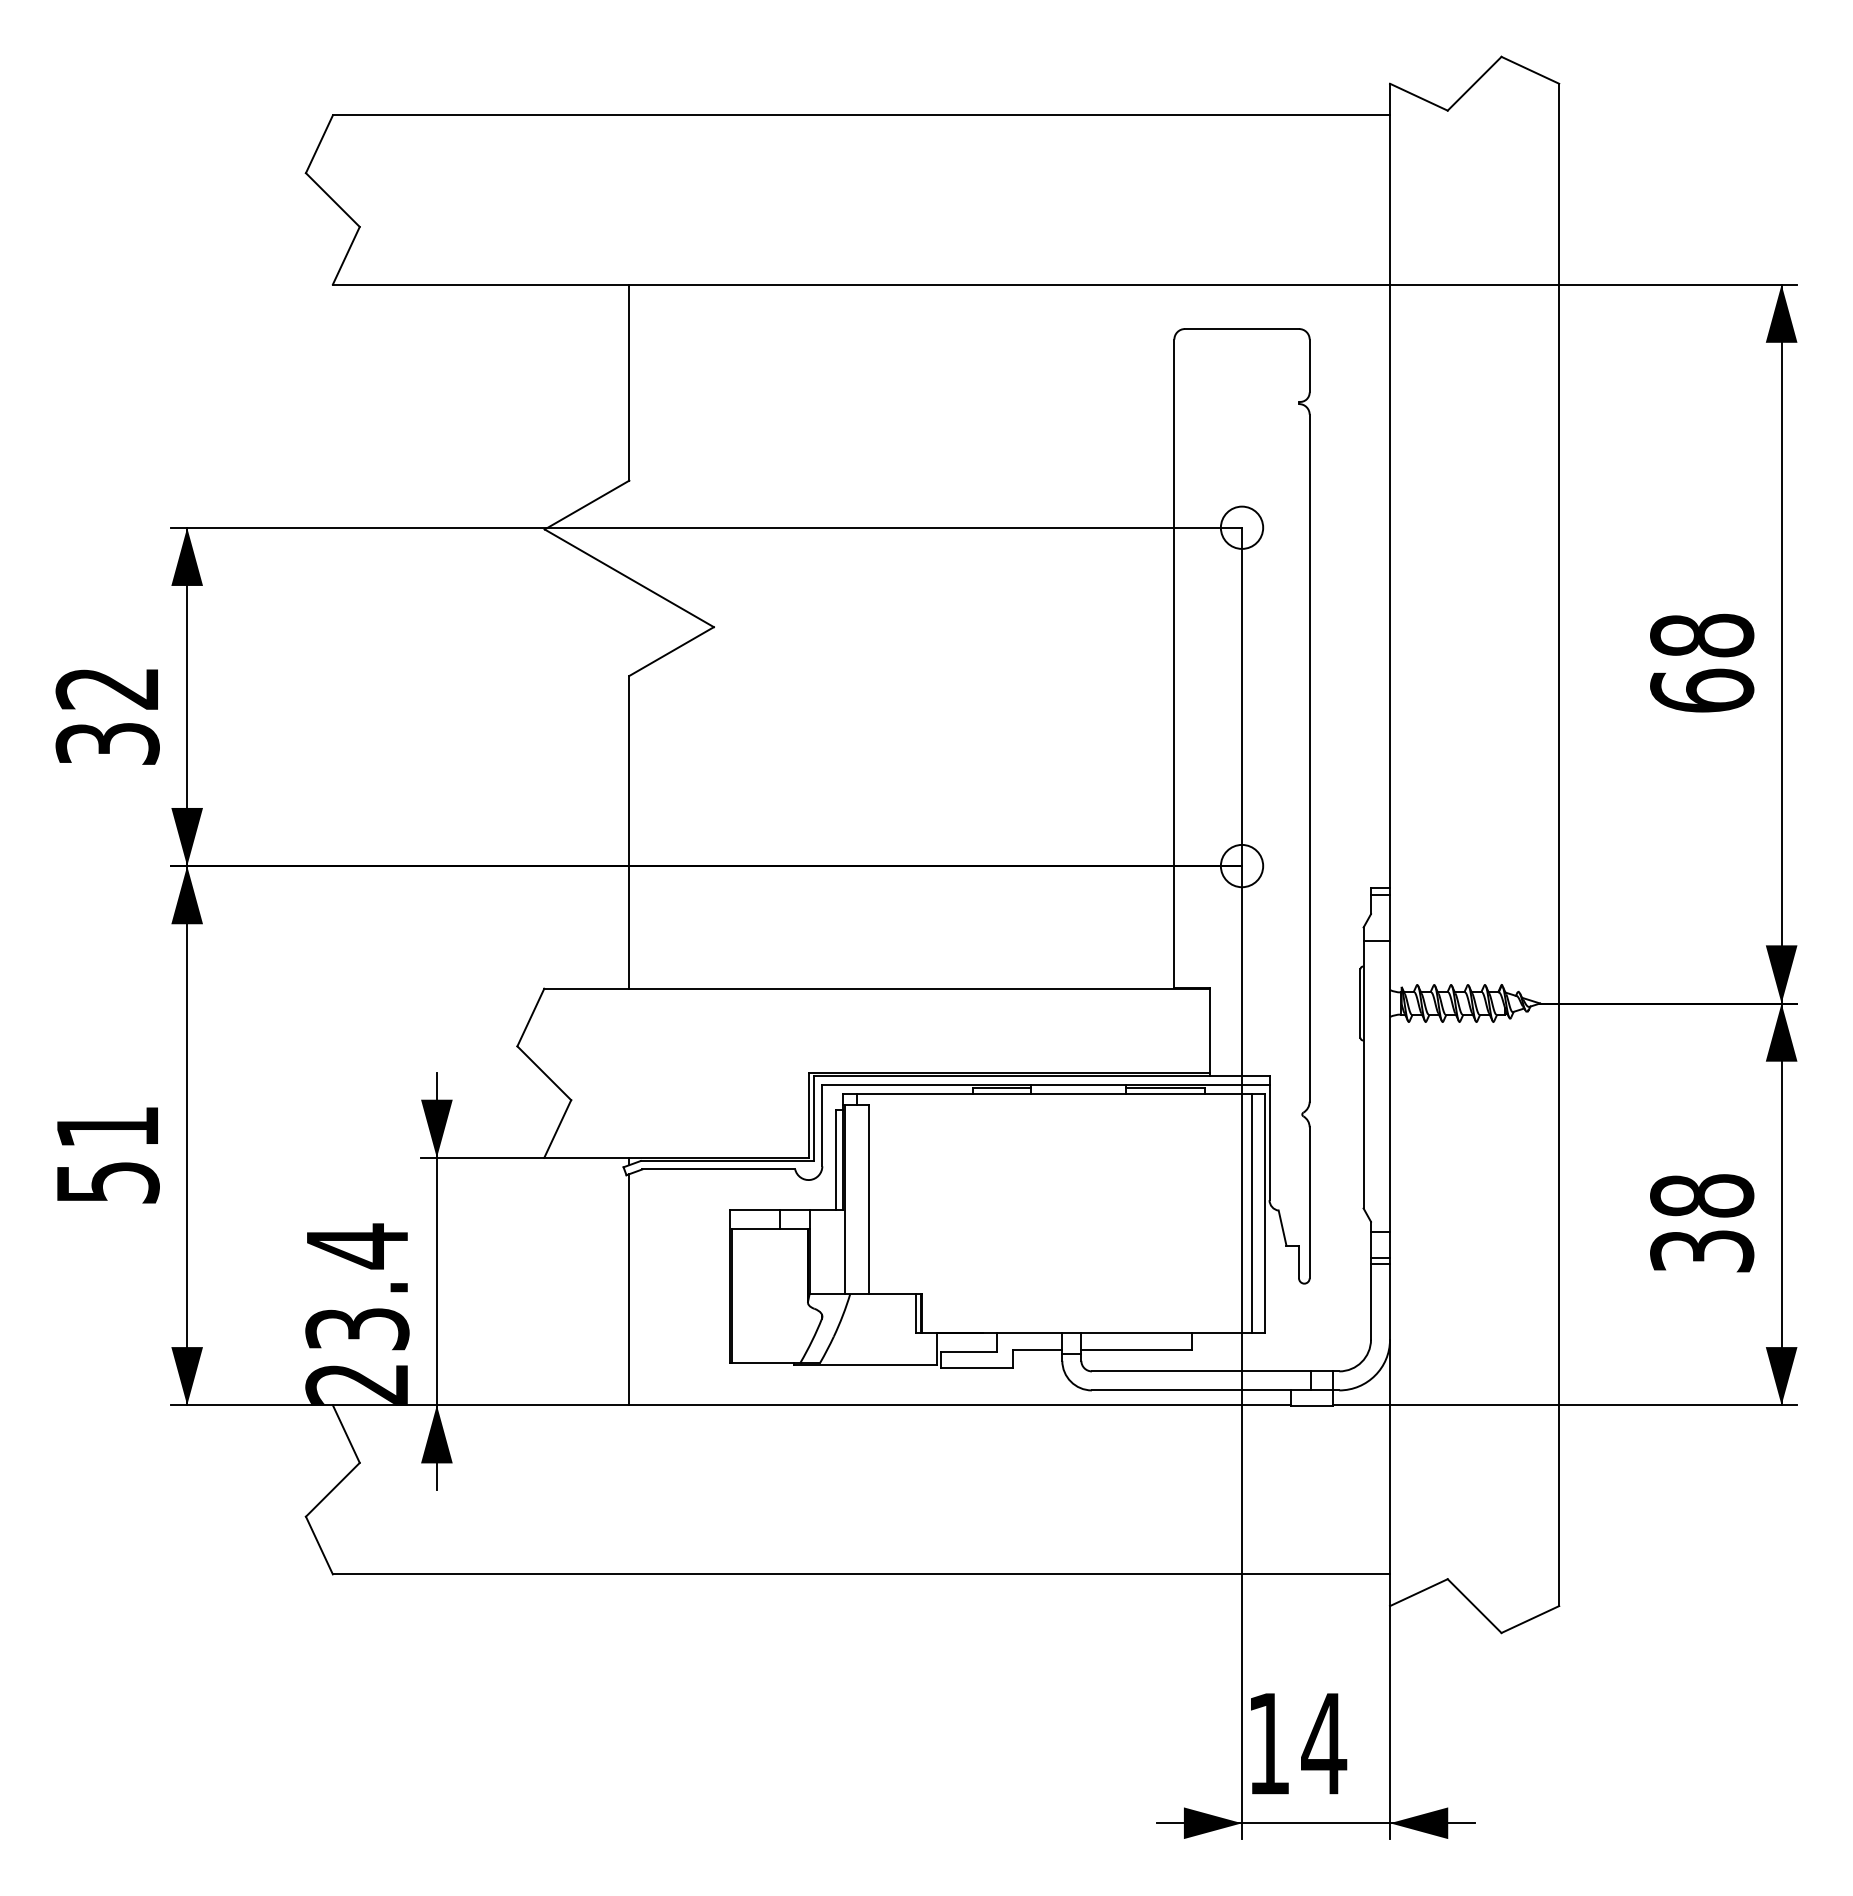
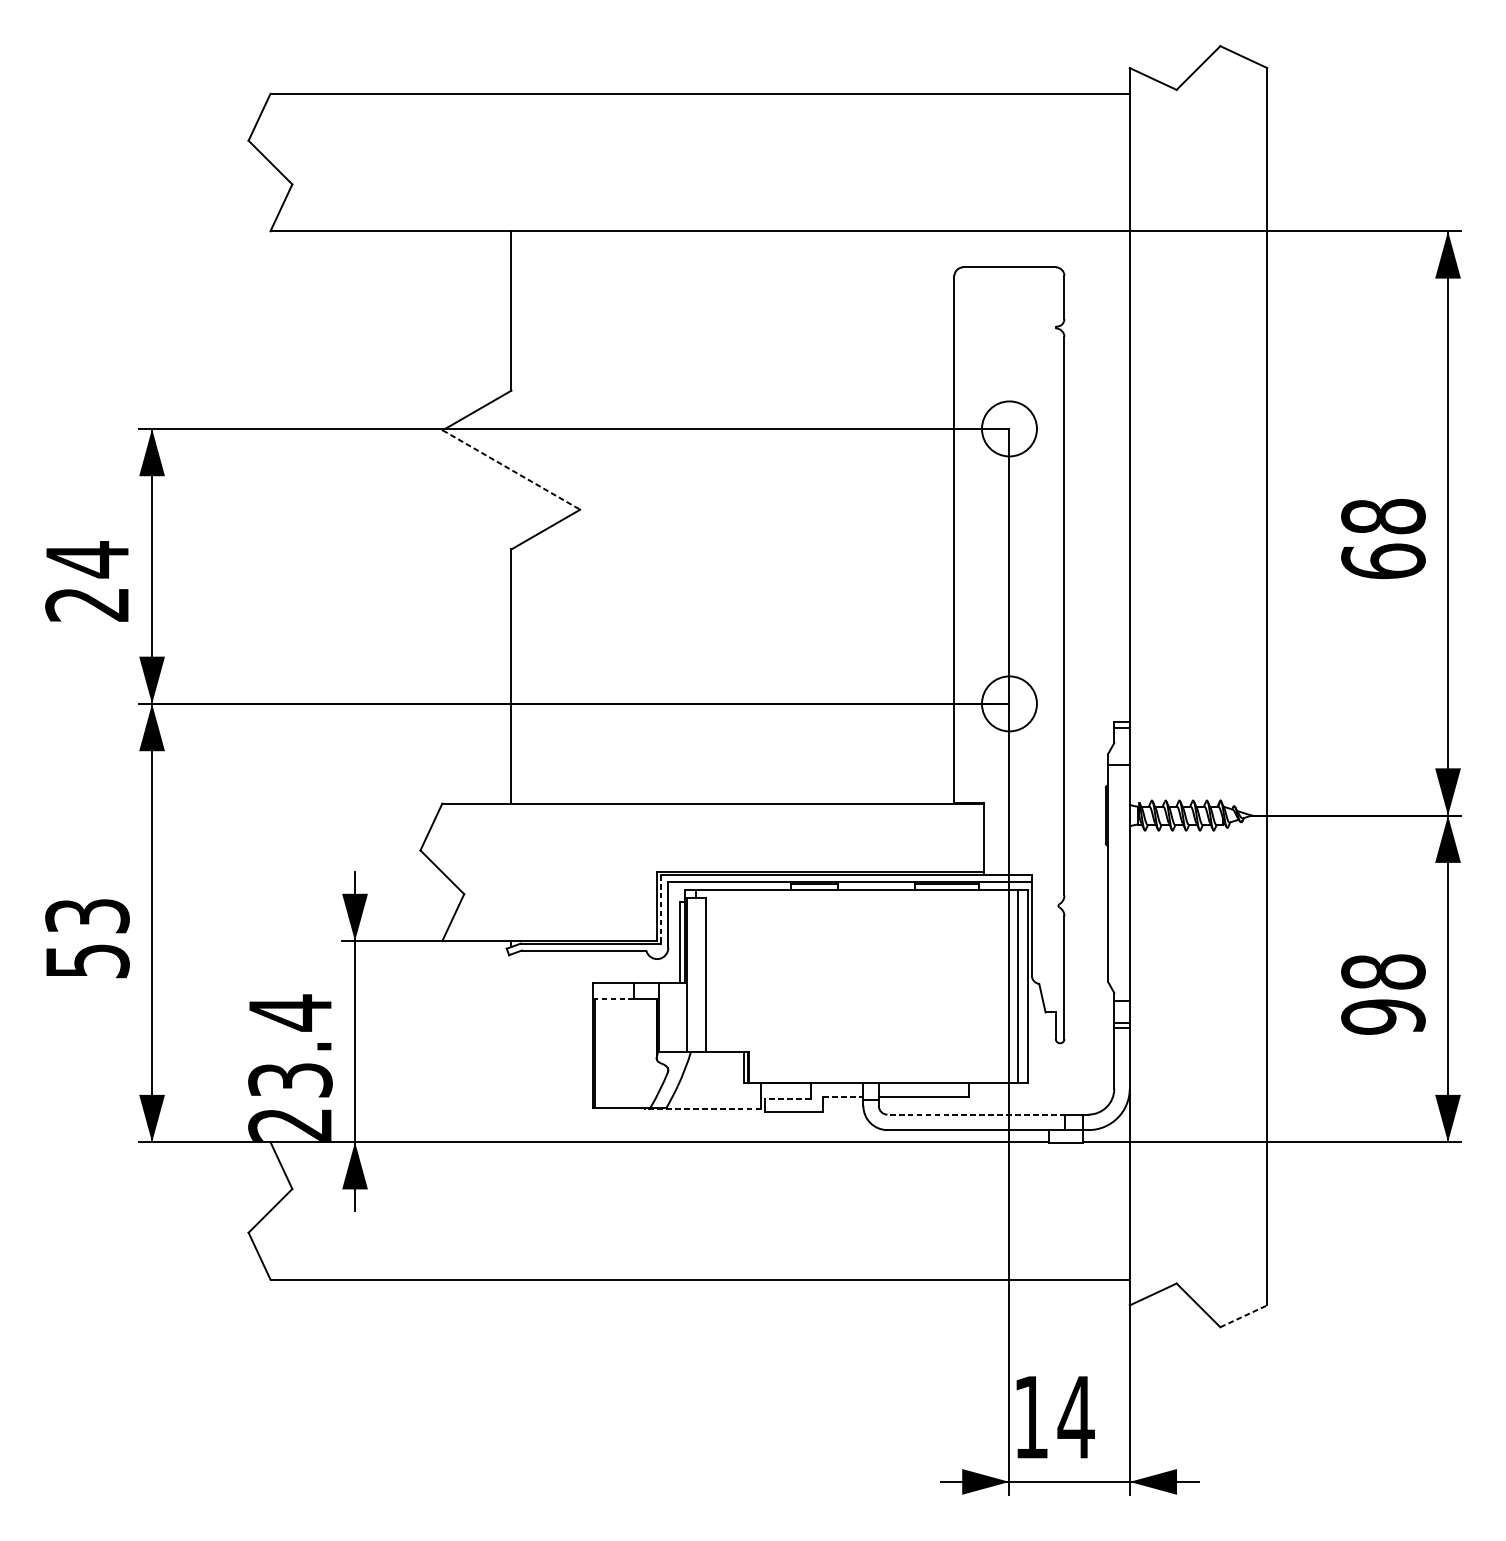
circle: (1241, 527) -> (1009, 428), size x1.6
line: (629, 578) -> (511, 470), solid -> dashed
text: (107, 715) -> (87, 581), 32 -> 24
circle: (1241, 865) -> (1009, 703), size x1.6
line: (813, 1119) -> (661, 909), solid -> dashed
text: (107, 1127) -> (87, 916), 51 -> 53
line: (755, 1229) -> (614, 999), solid -> dashed
text: (1702, 1251) -> (1383, 1017), 38 -> 98
line: (629, 1289) -> (511, 1048), removed
line: (1037, 1350) -> (843, 1097), solid -> dashed
line: (968, 1352) -> (787, 1099), solid -> dashed
line: (865, 1364) -> (703, 1109), solid -> dashed
line: (1200, 1371) -> (975, 1114), solid -> dashed
line: (1530, 1619) -> (1243, 1316), solid -> dashed

